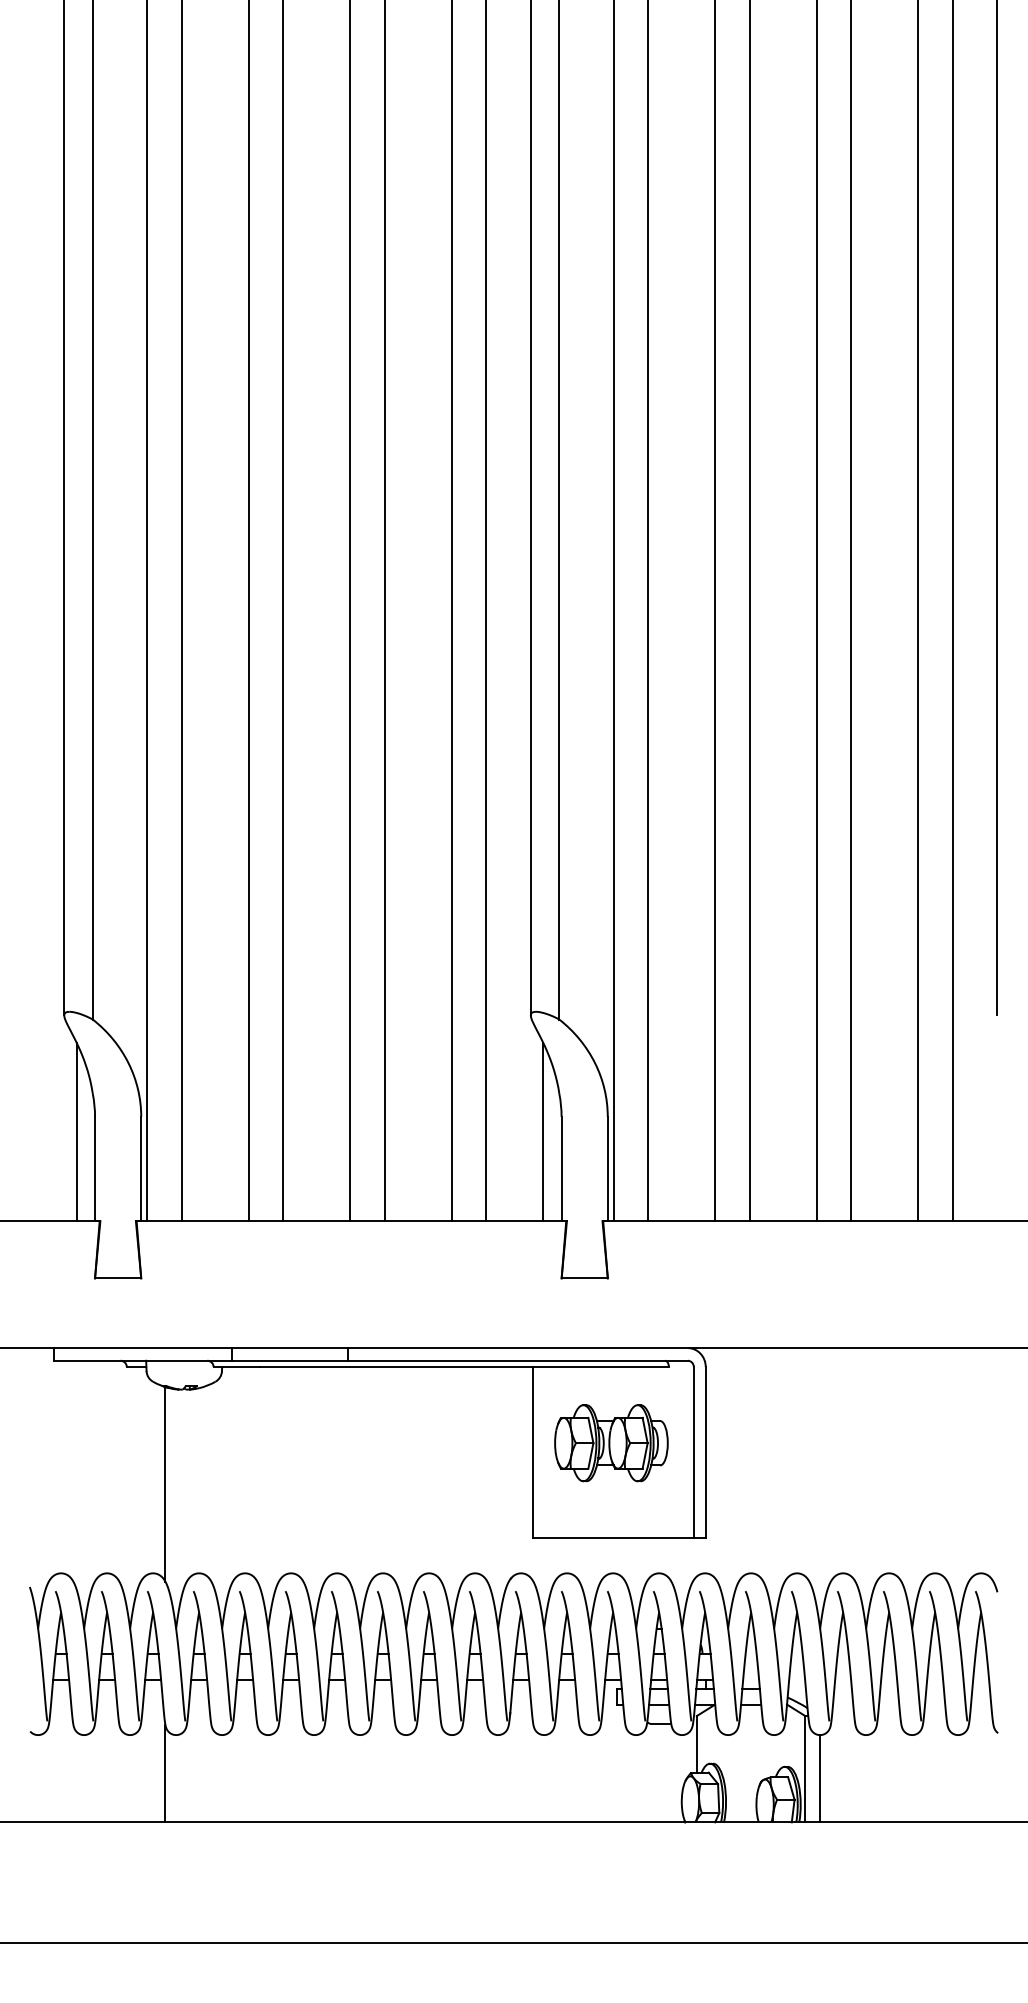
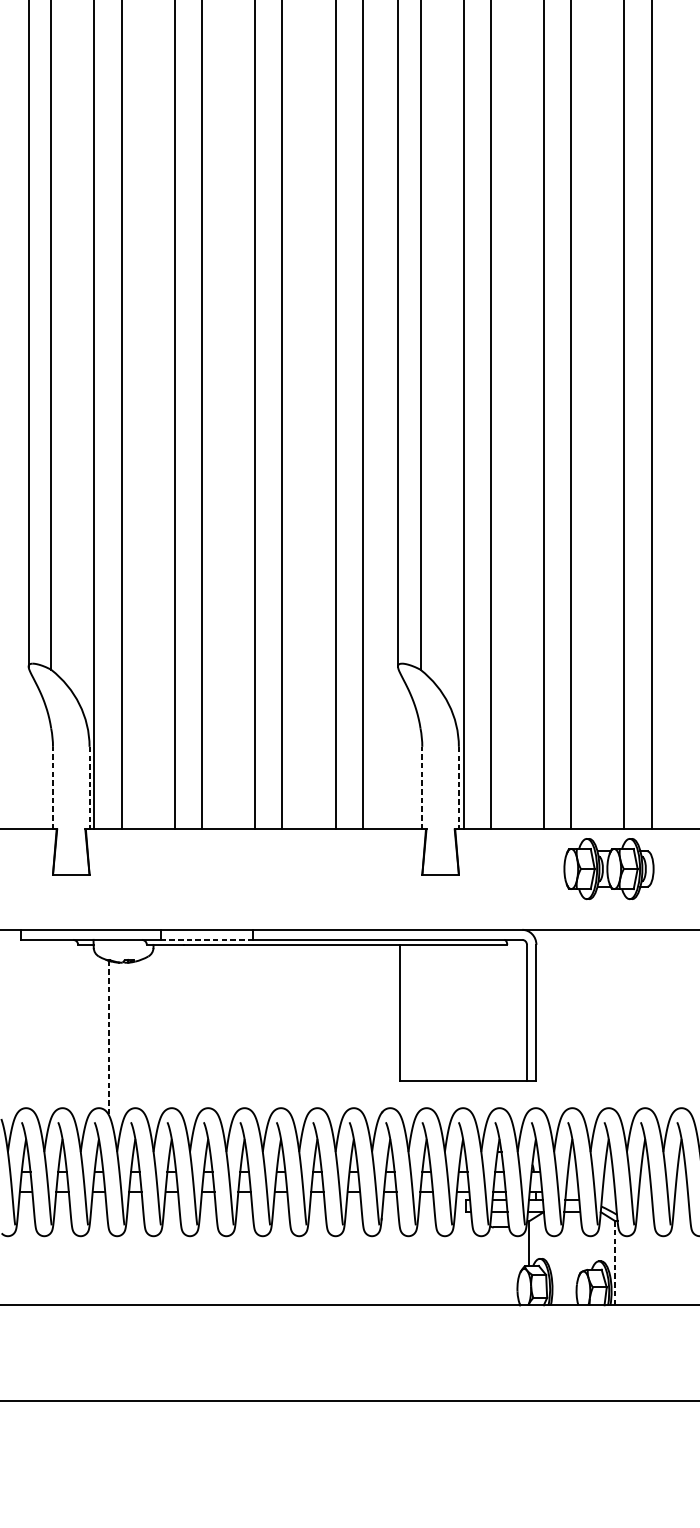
line: (76, 1131) -> (38, 758), removed
line: (543, 1131) -> (407, 758), removed
line: (95, 1168) -> (53, 787), solid -> dashed
line: (561, 1168) -> (422, 787), solid -> dashed
line: (141, 1169) -> (89, 788), solid -> dashed
line: (607, 1169) -> (458, 788), solid -> dashed
line: (289, 1360) -> (206, 939), solid -> dashed
part: (611, 1443) -> (609, 869), moved
line: (165, 1484) -> (108, 1037), solid -> dashed
line: (805, 1769) -> (615, 1263), solid -> dashed
line: (165, 1773) -> (108, 1266), removed
line: (820, 1778) -> (627, 1270), removed

